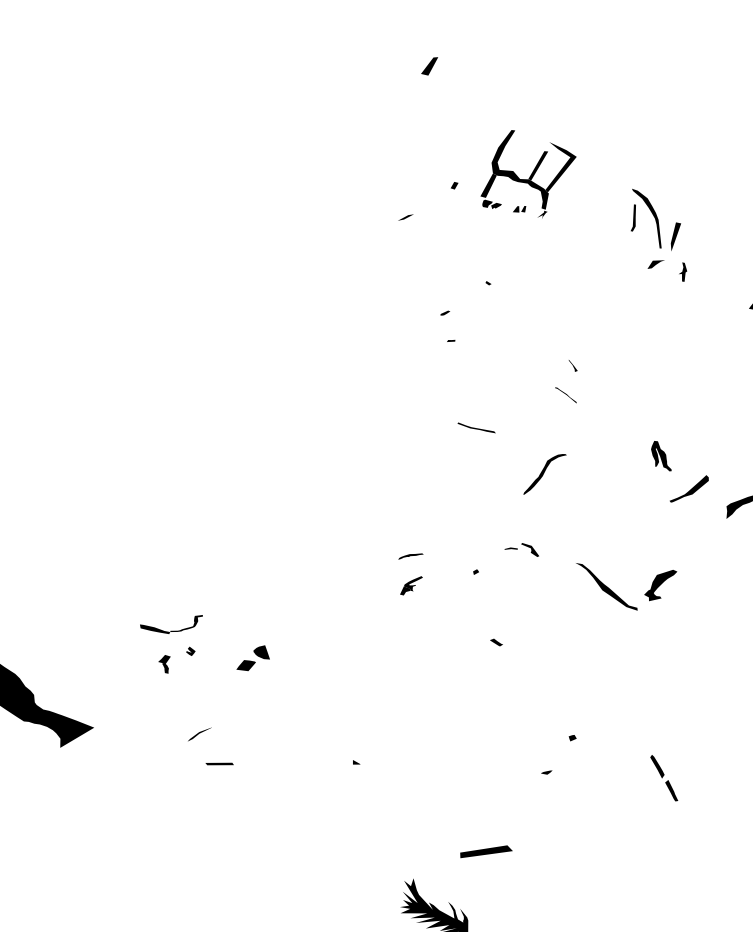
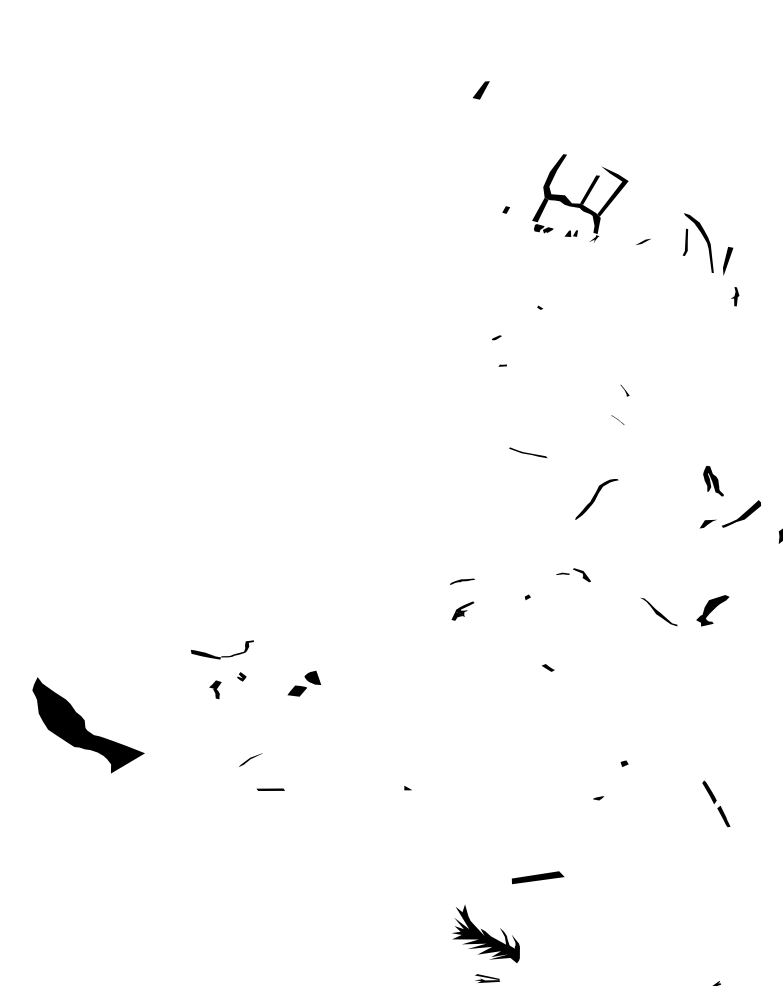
part: (405, 217) -> (643, 241), moved
part: (655, 263) -> (707, 523), moved
part: (565, 395) -> (617, 420), size x0.6
part: (606, 586) -> (658, 611), size x0.6

